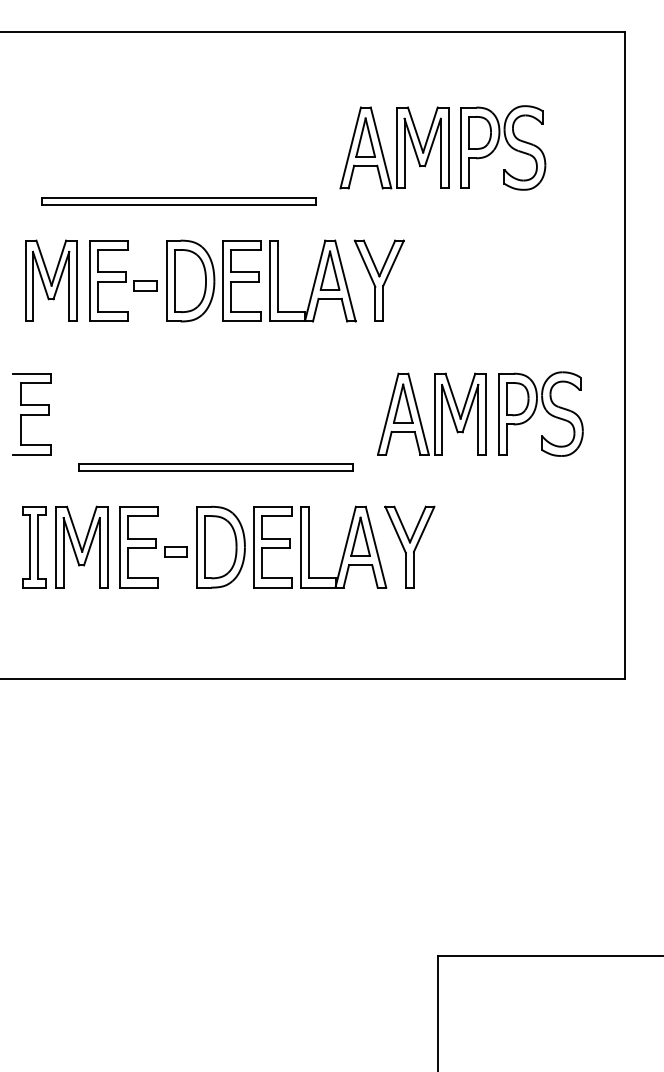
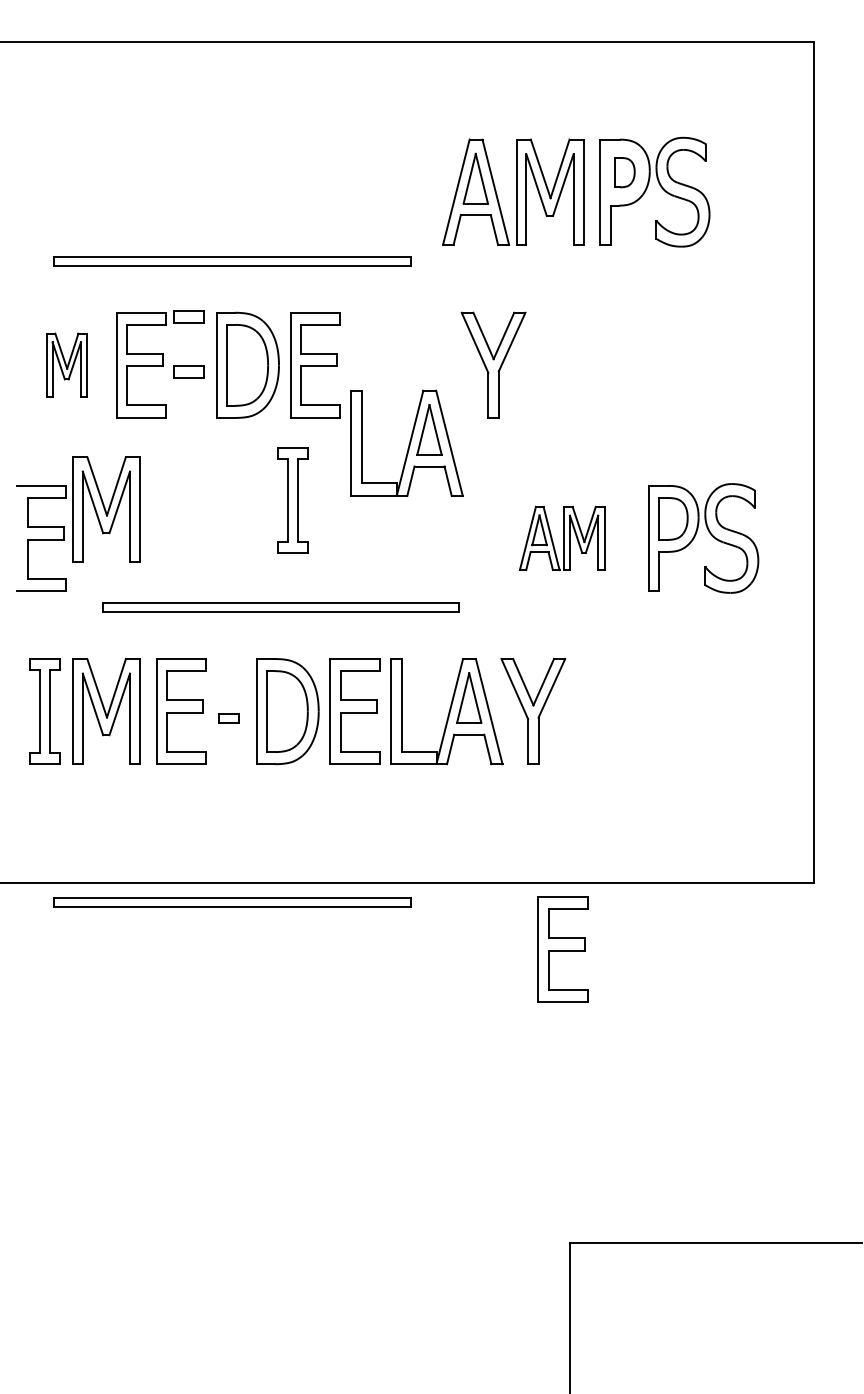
part: (479, 132) -> (624, 172), size x0.7
part: (144, 243) -> (188, 316), added
part: (51, 280) -> (66, 364), size x0.6
part: (312, 280) -> (406, 442), moved
part: (224, 384) -> (292, 500), added
part: (81, 391) -> (106, 509), added
part: (431, 414) -> (561, 538), size x0.6
part: (175, 552) -> (228, 718), size x0.7
part: (178, 693) -> (232, 902), added
part: (432, 730) -> (562, 949), added

